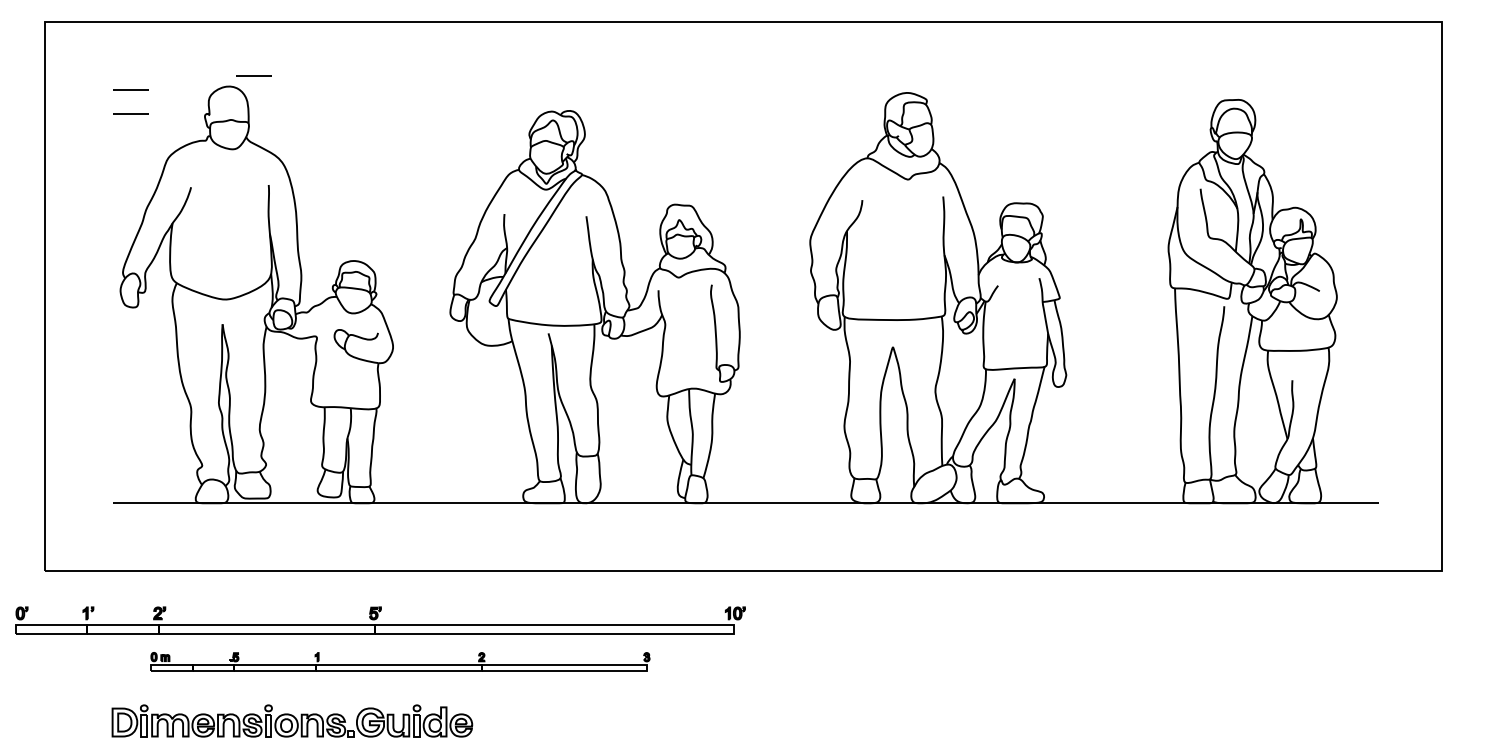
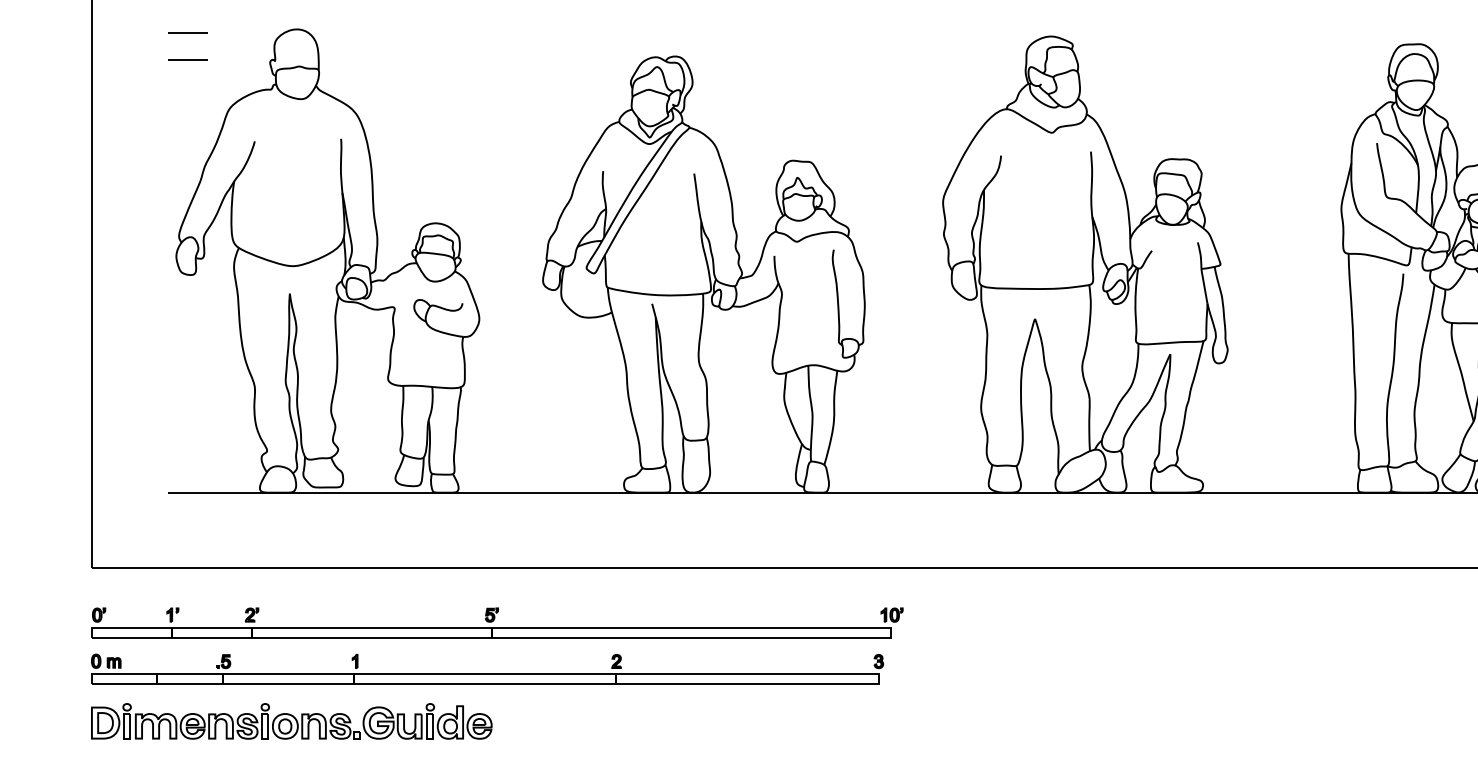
line: (253, 75) -> (324, 17), removed
part: (380, 620) -> (497, 622), moved
part: (400, 661) -> (487, 668), size x1.43
part: (292, 720) -> (291, 720), moved

